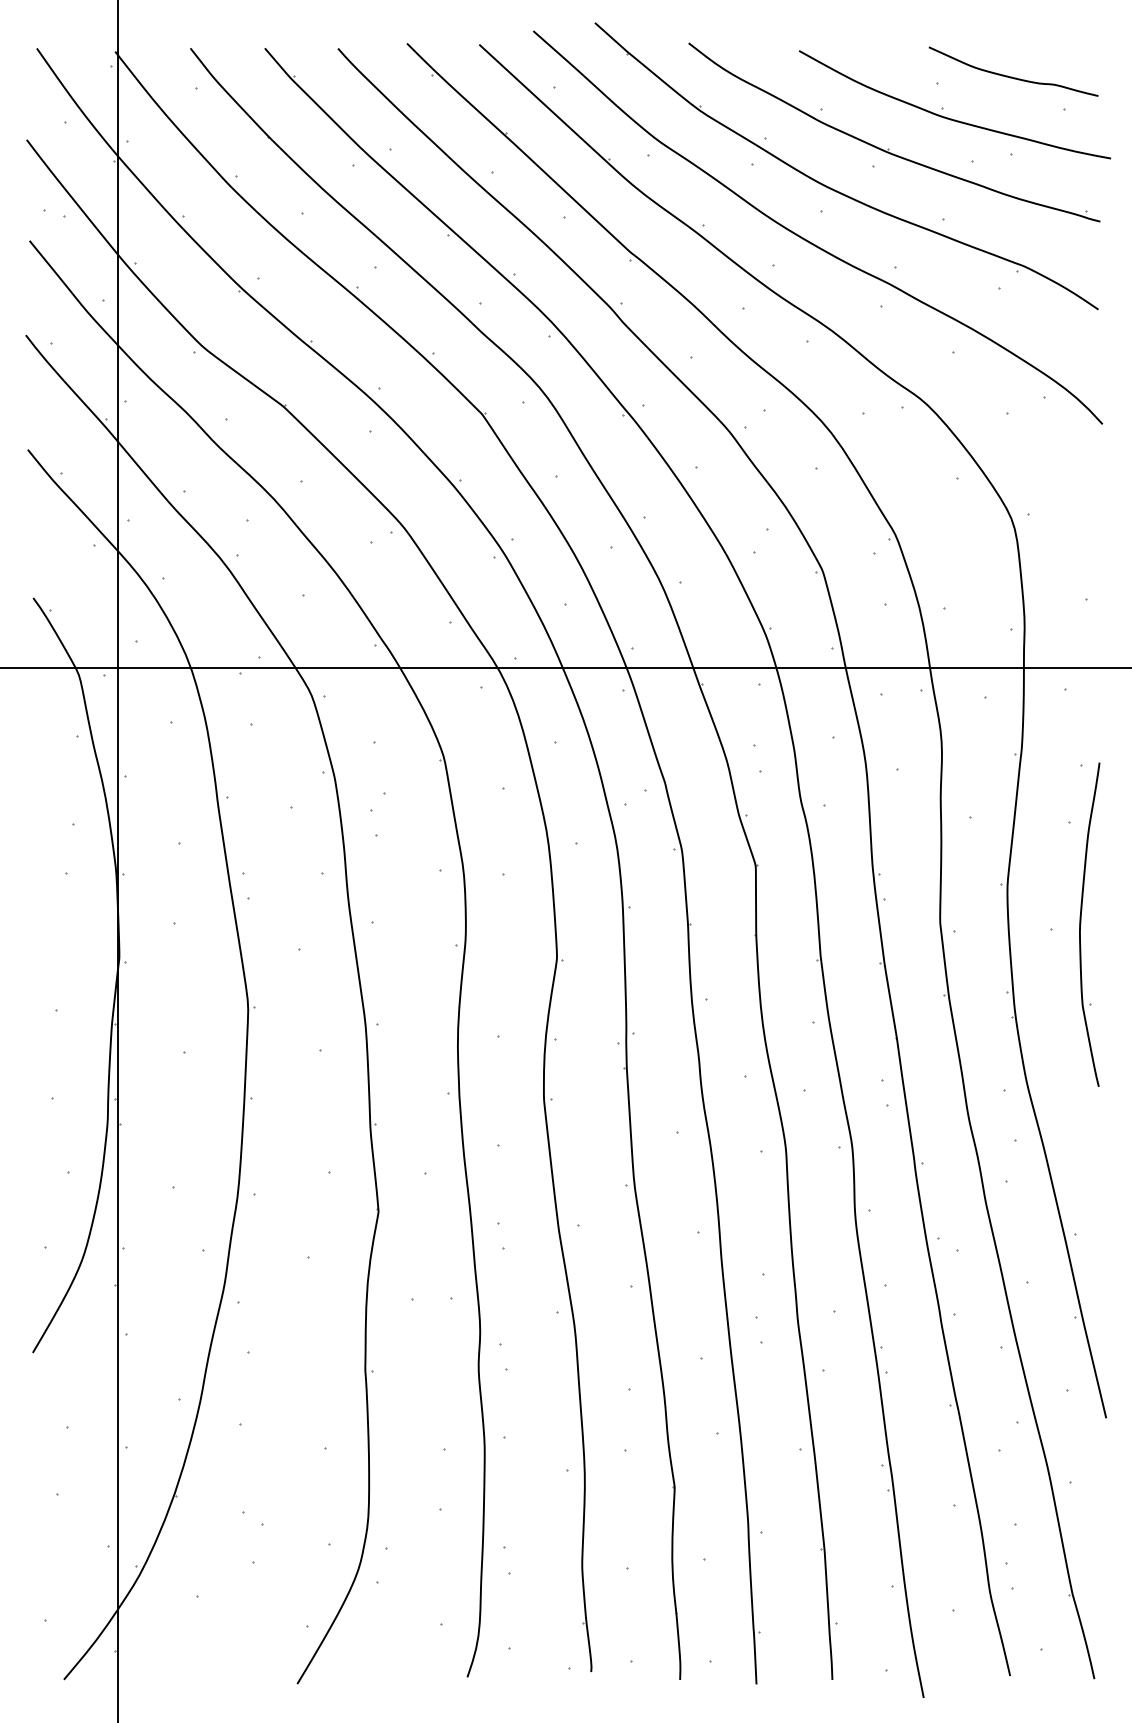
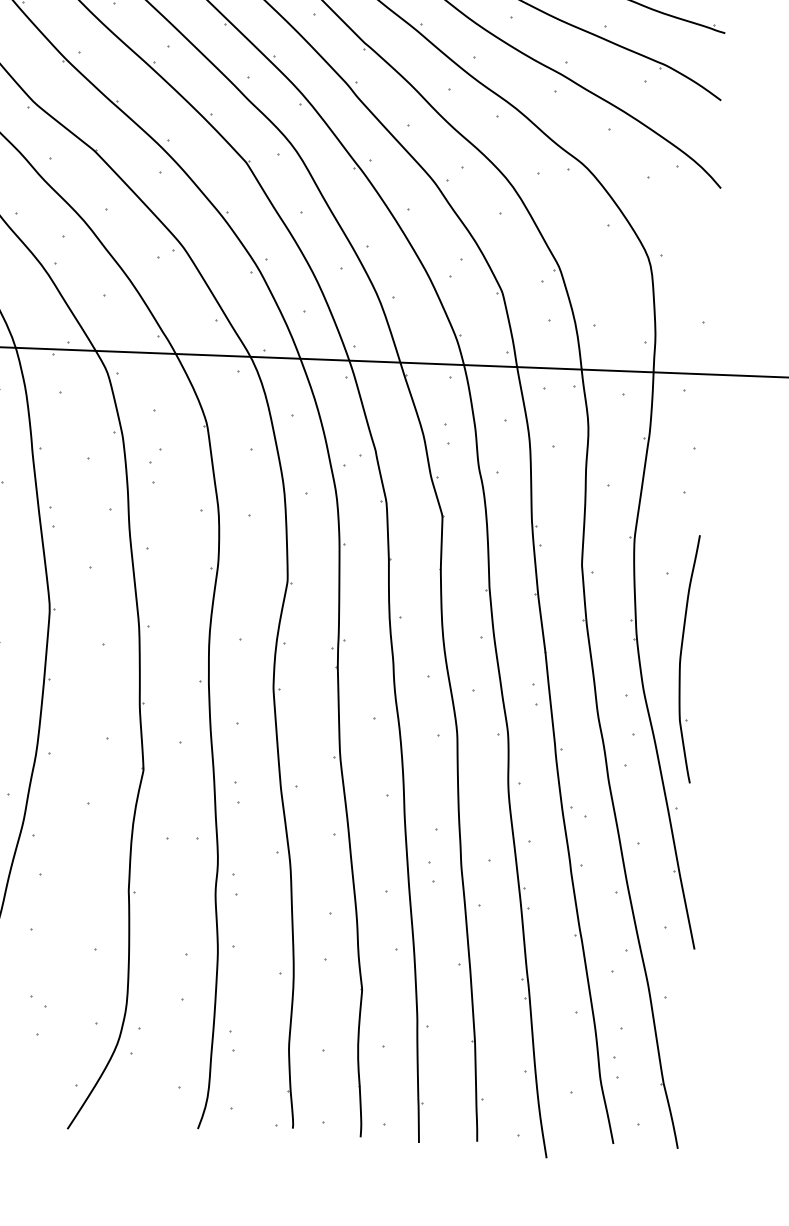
part: (1081, 924) -> (681, 658), moved

